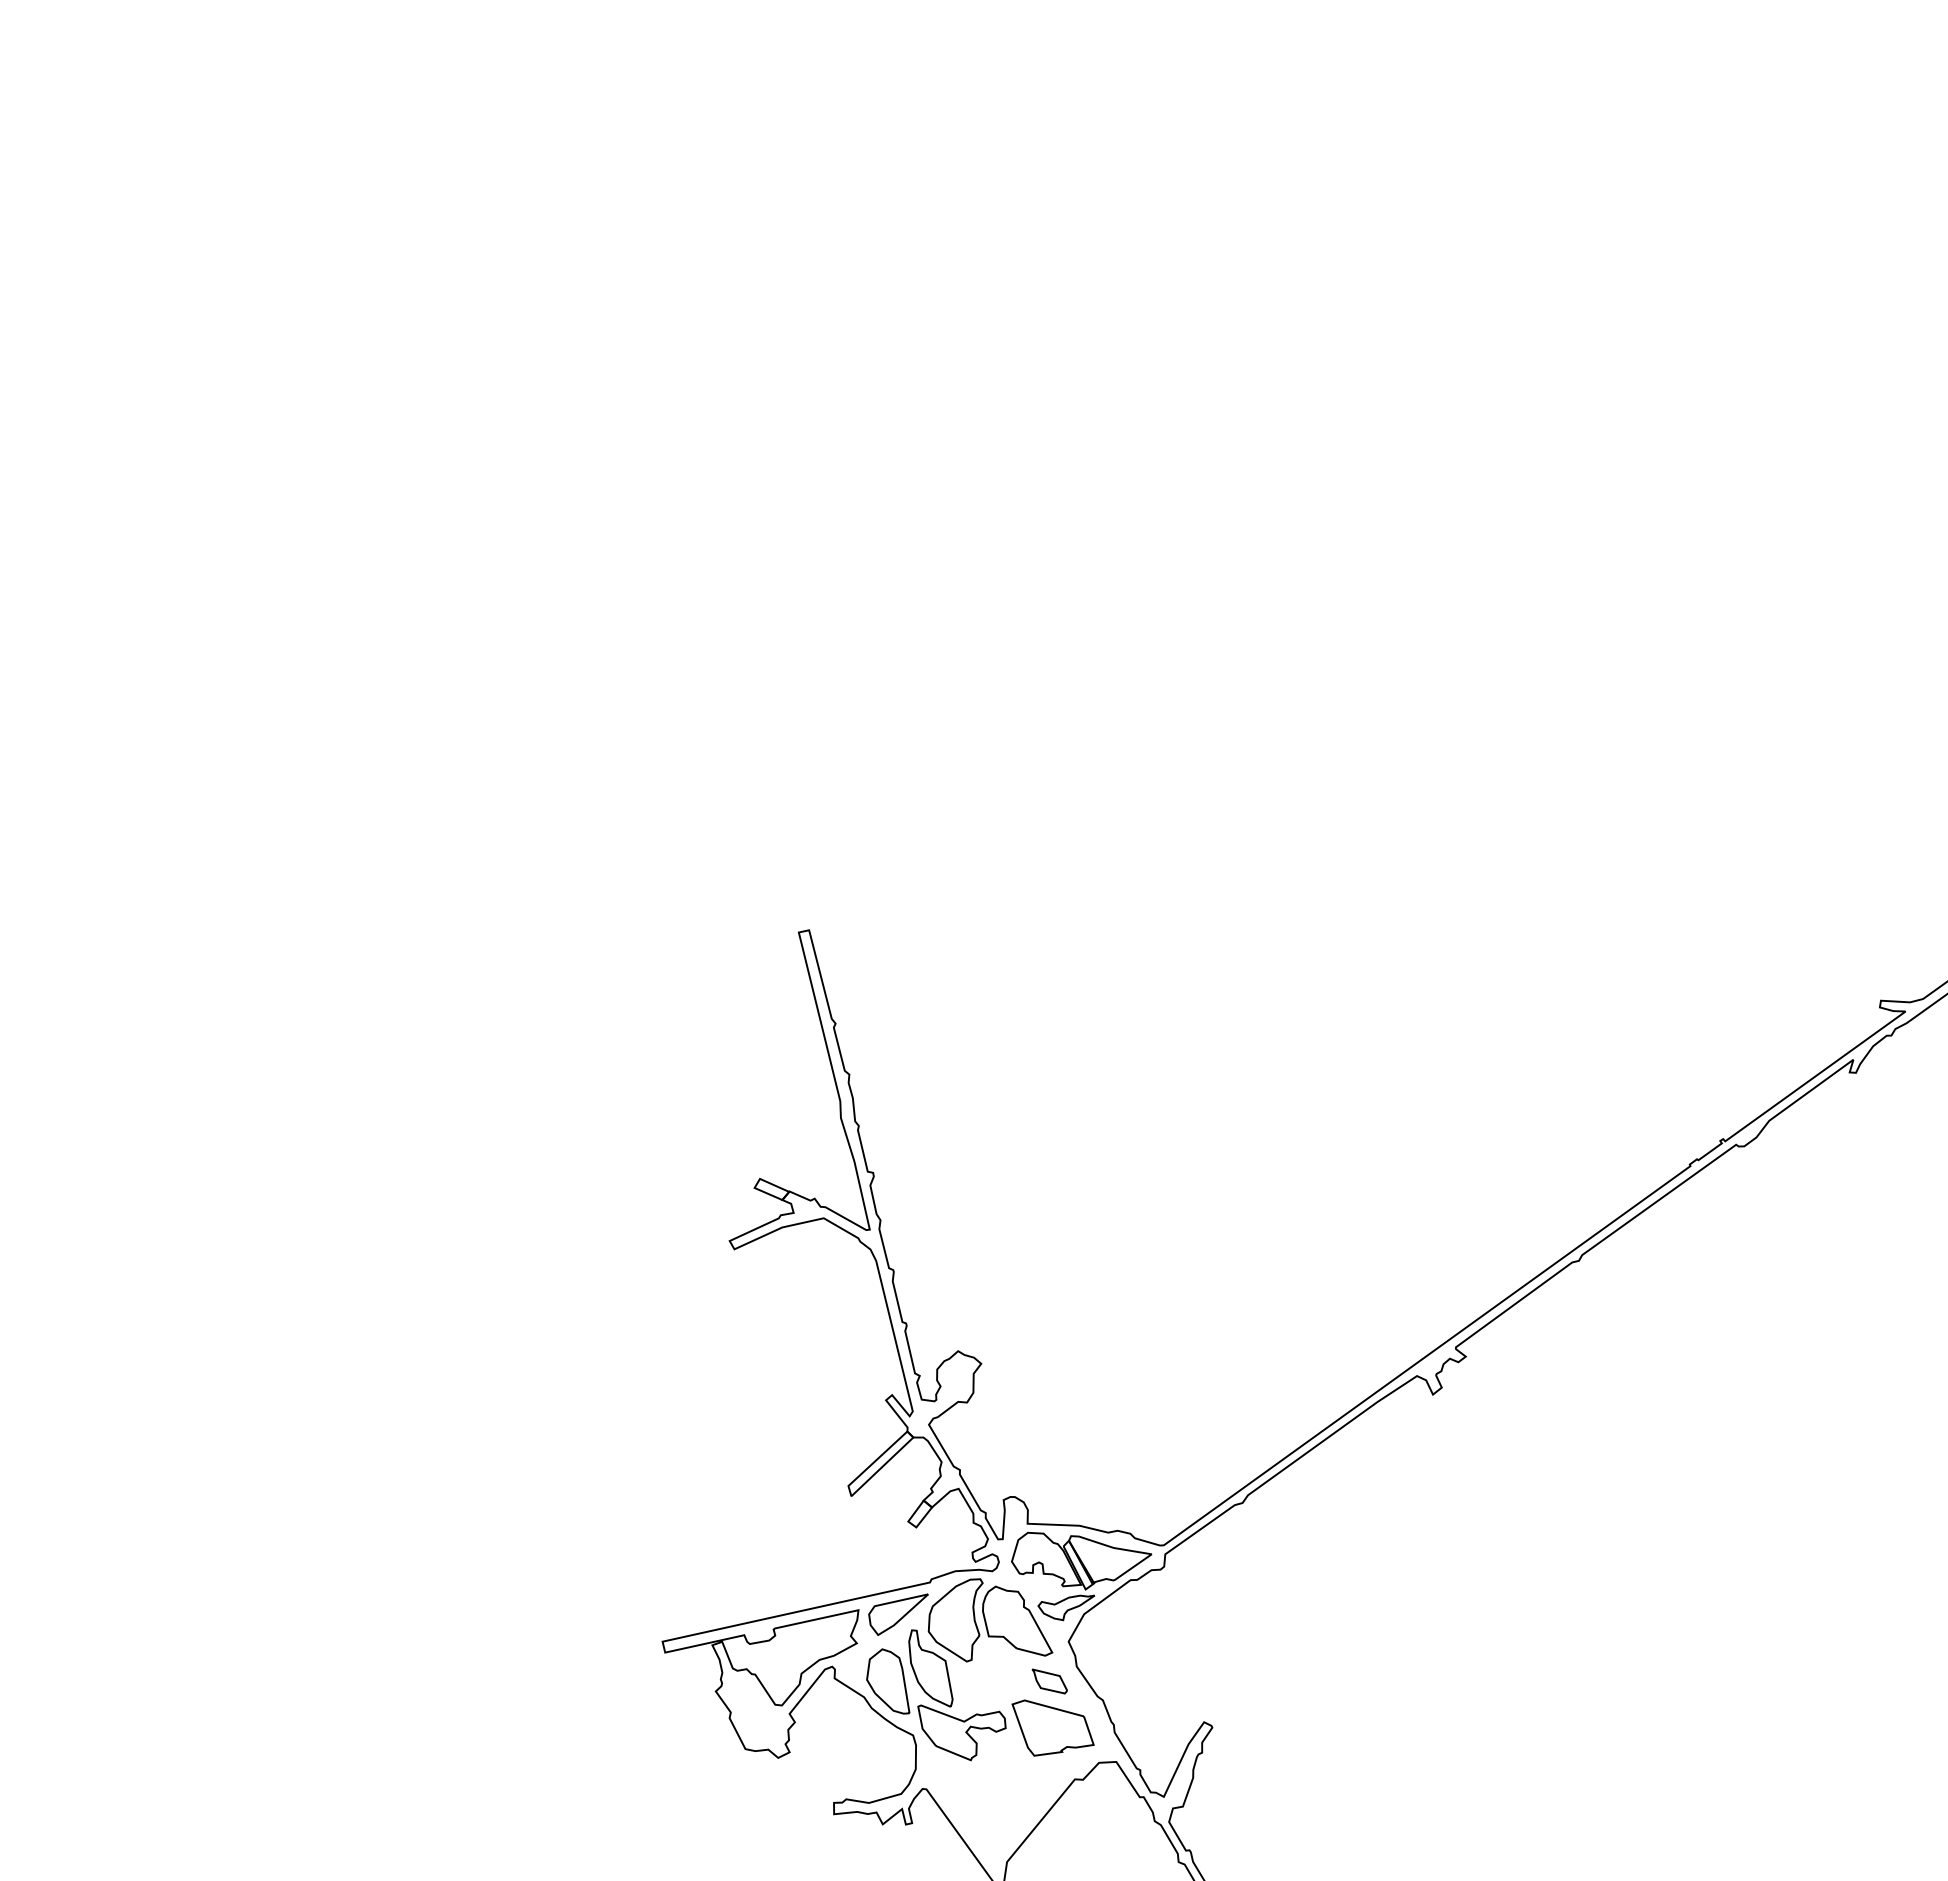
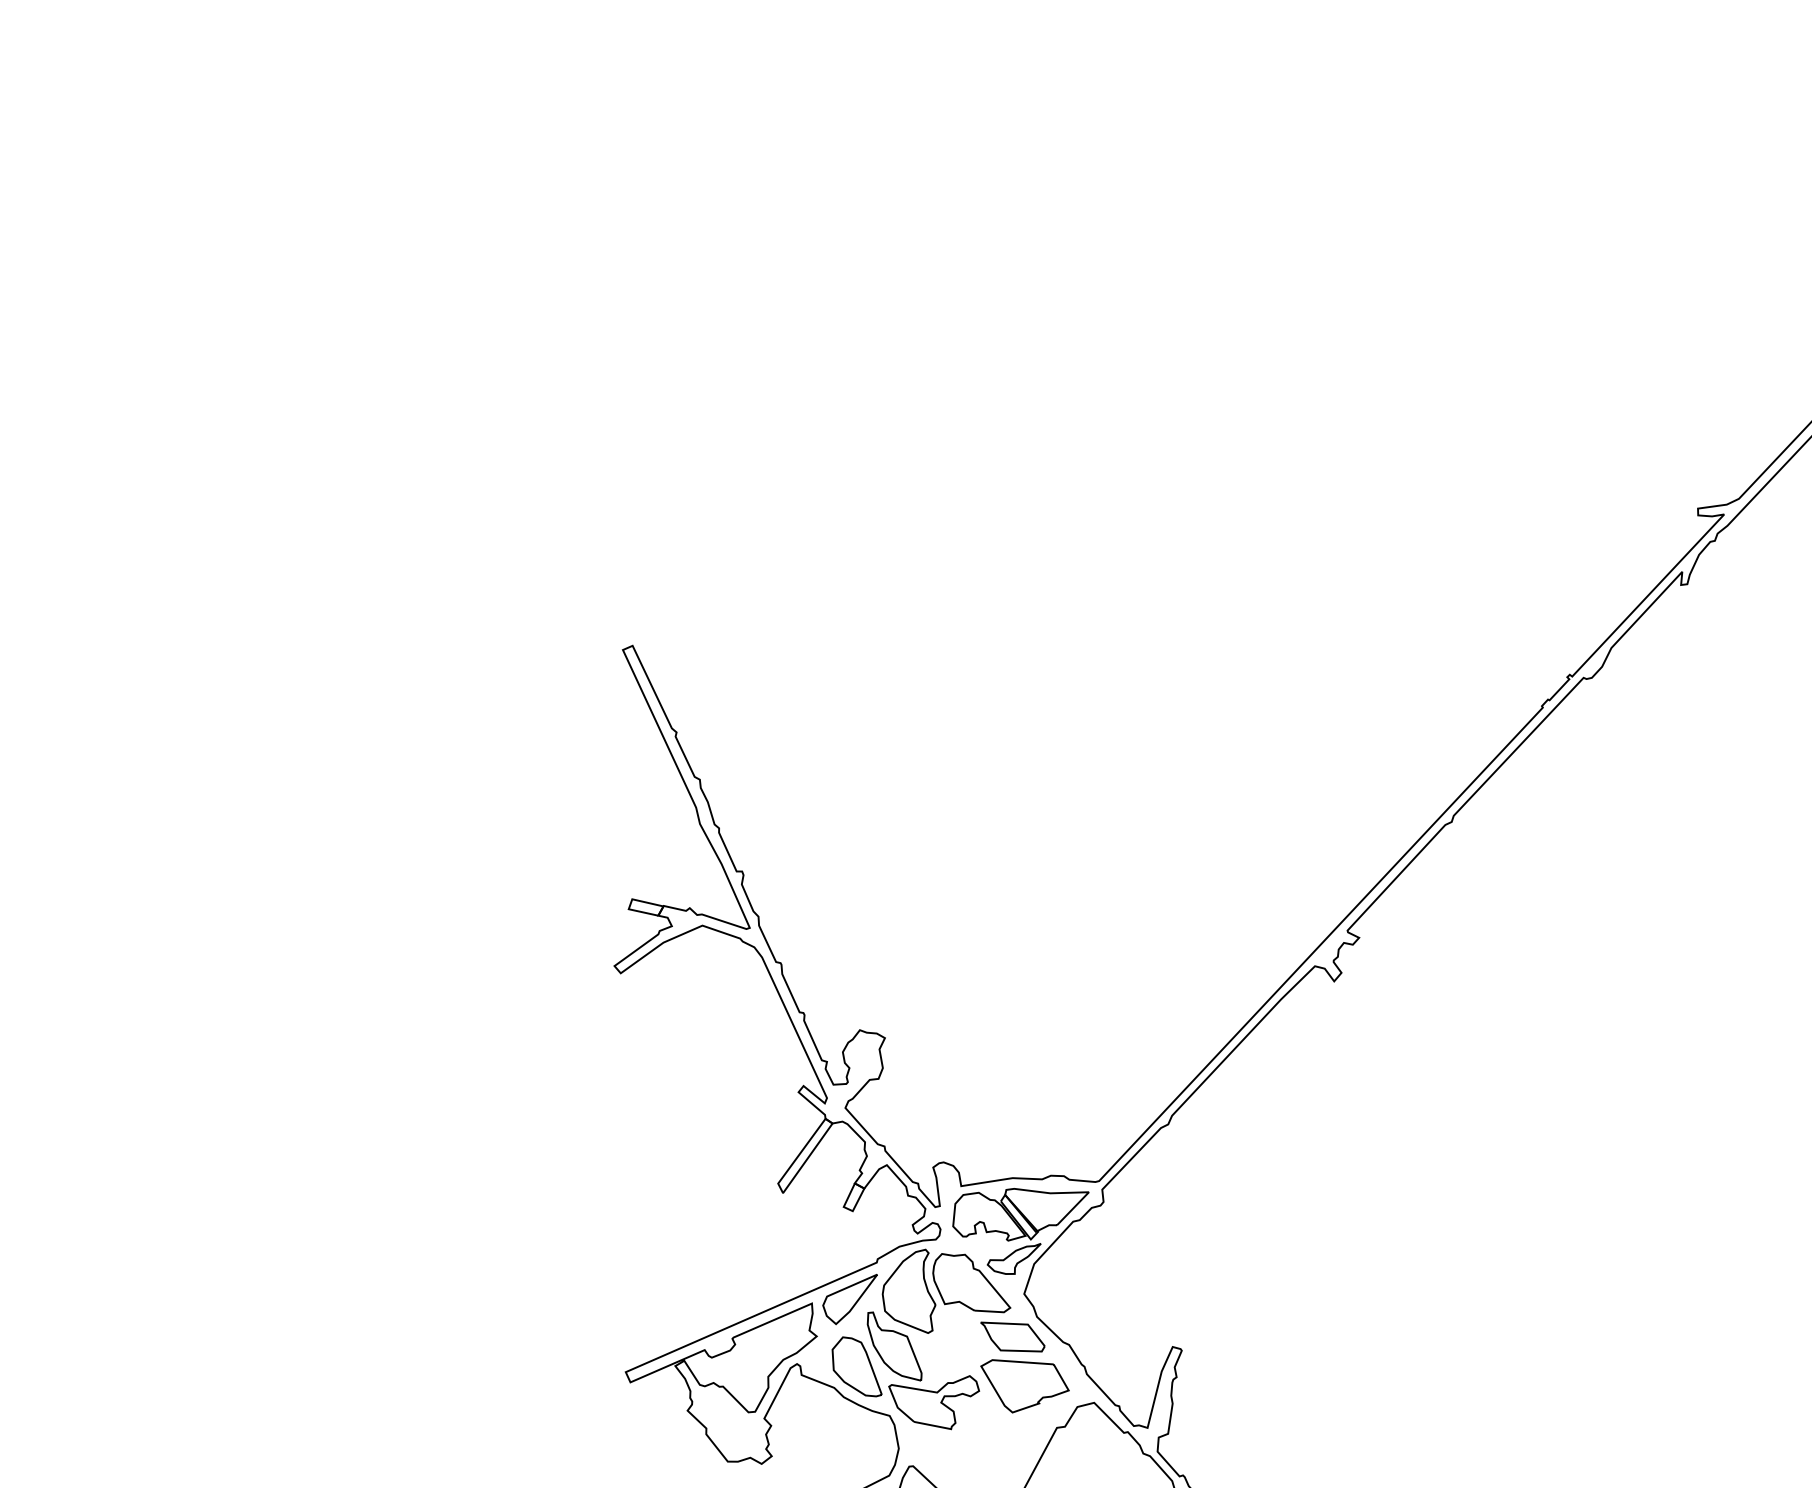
part: (1049, 1681) -> (1013, 1336), size x1.67

